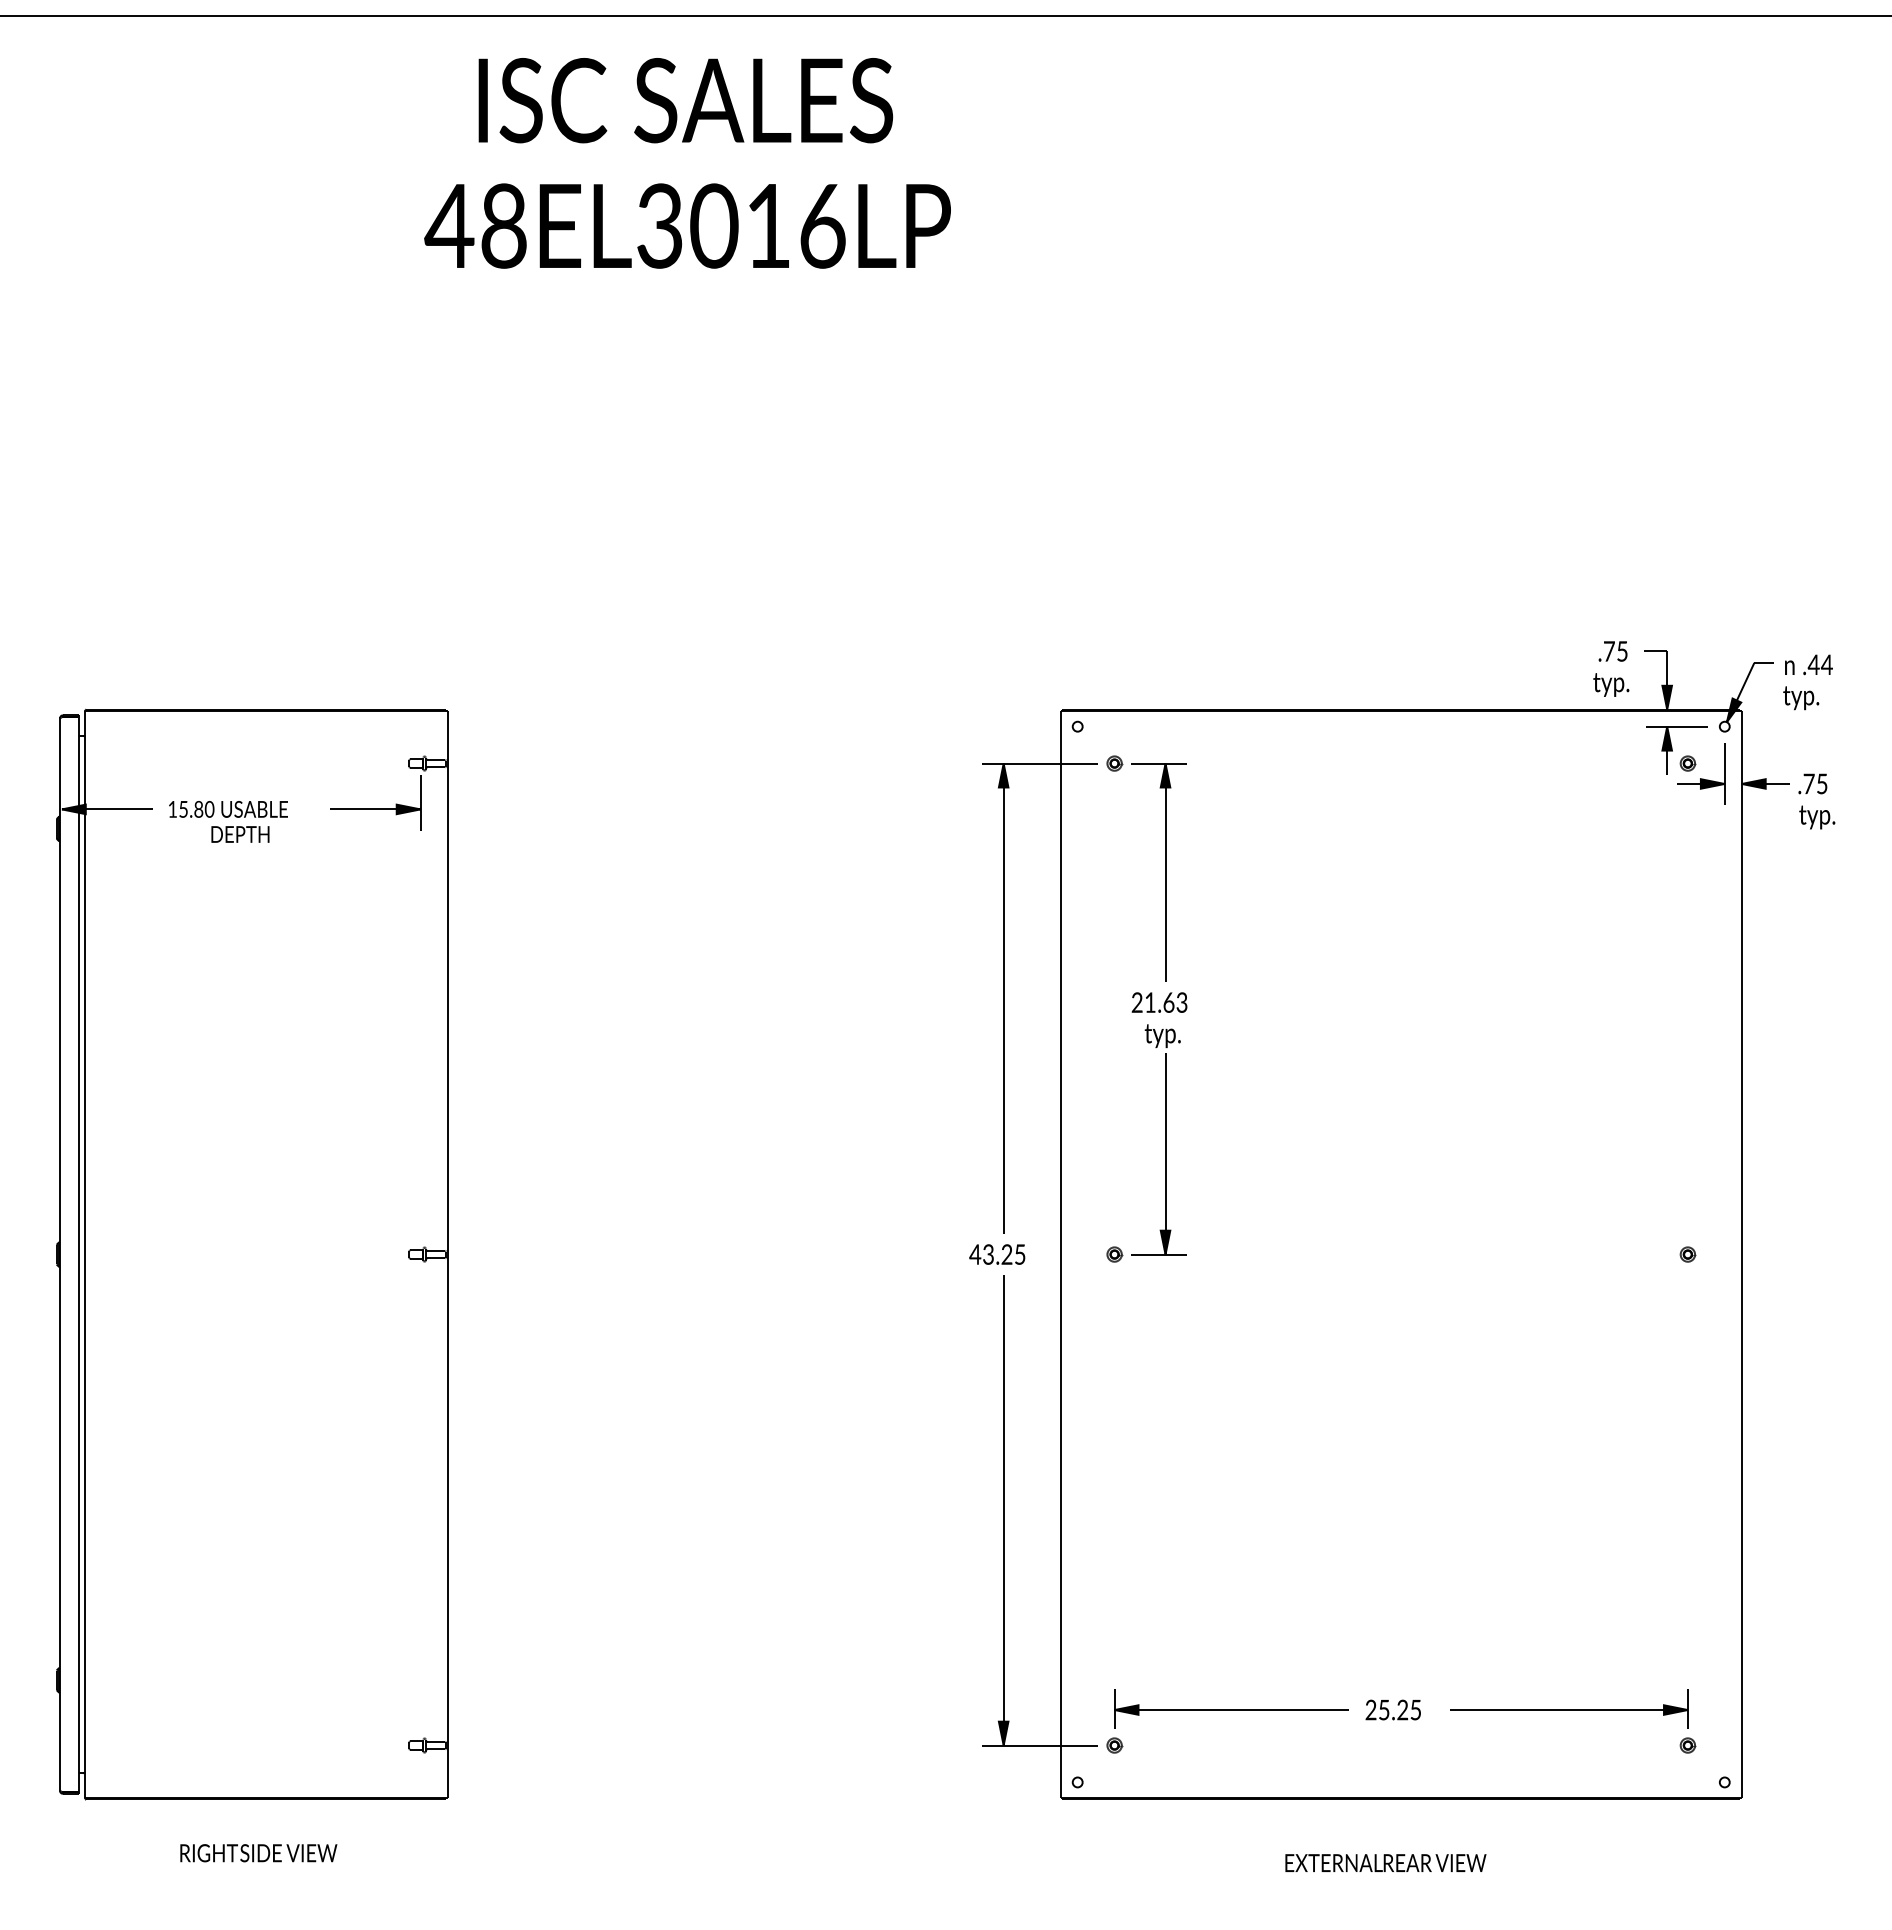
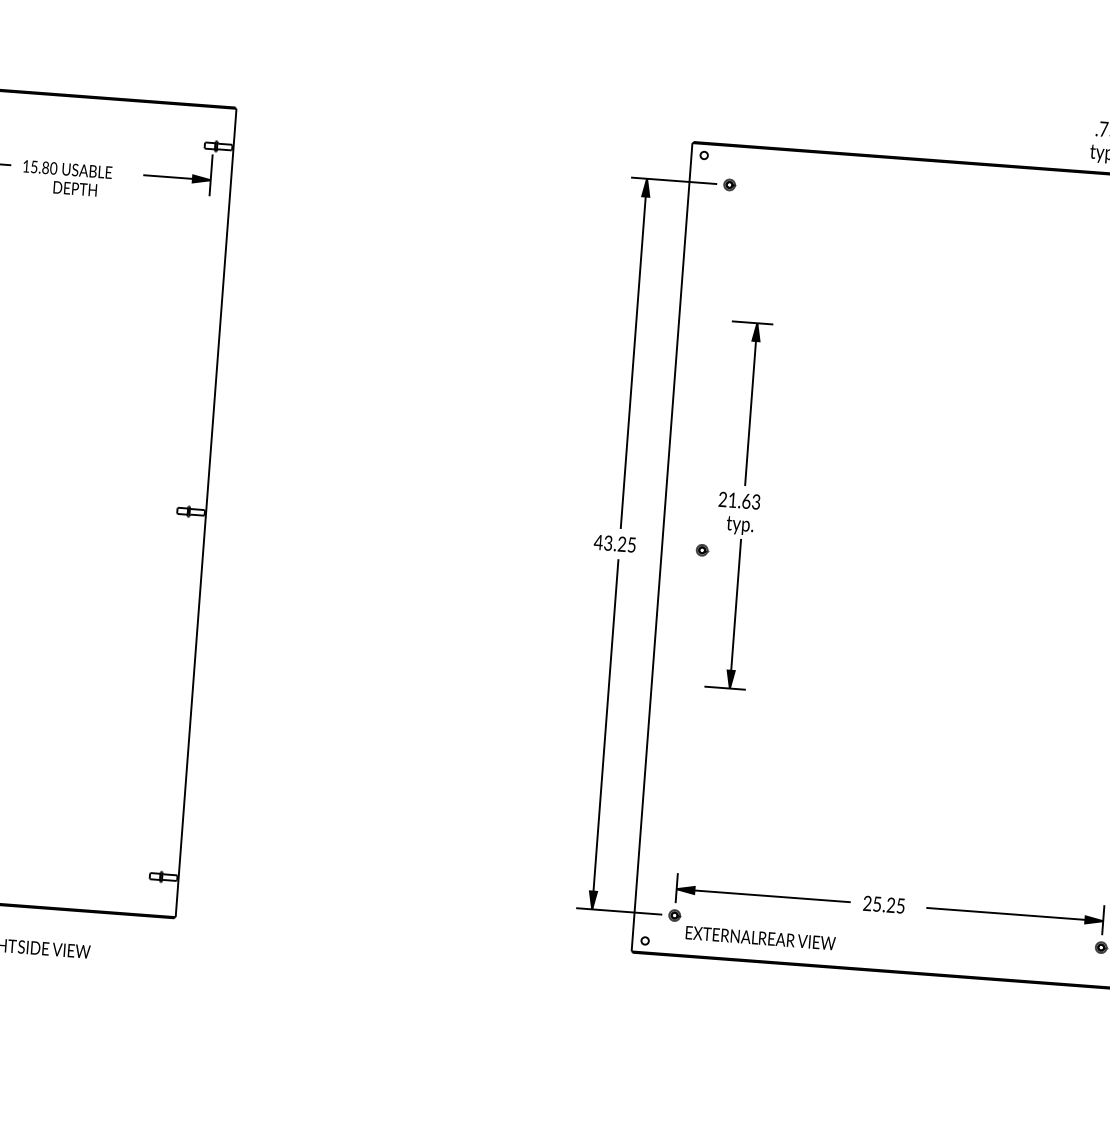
part: (1159, 1009) -> (739, 505), moved
text: (1385, 1862) -> (760, 937), moved

